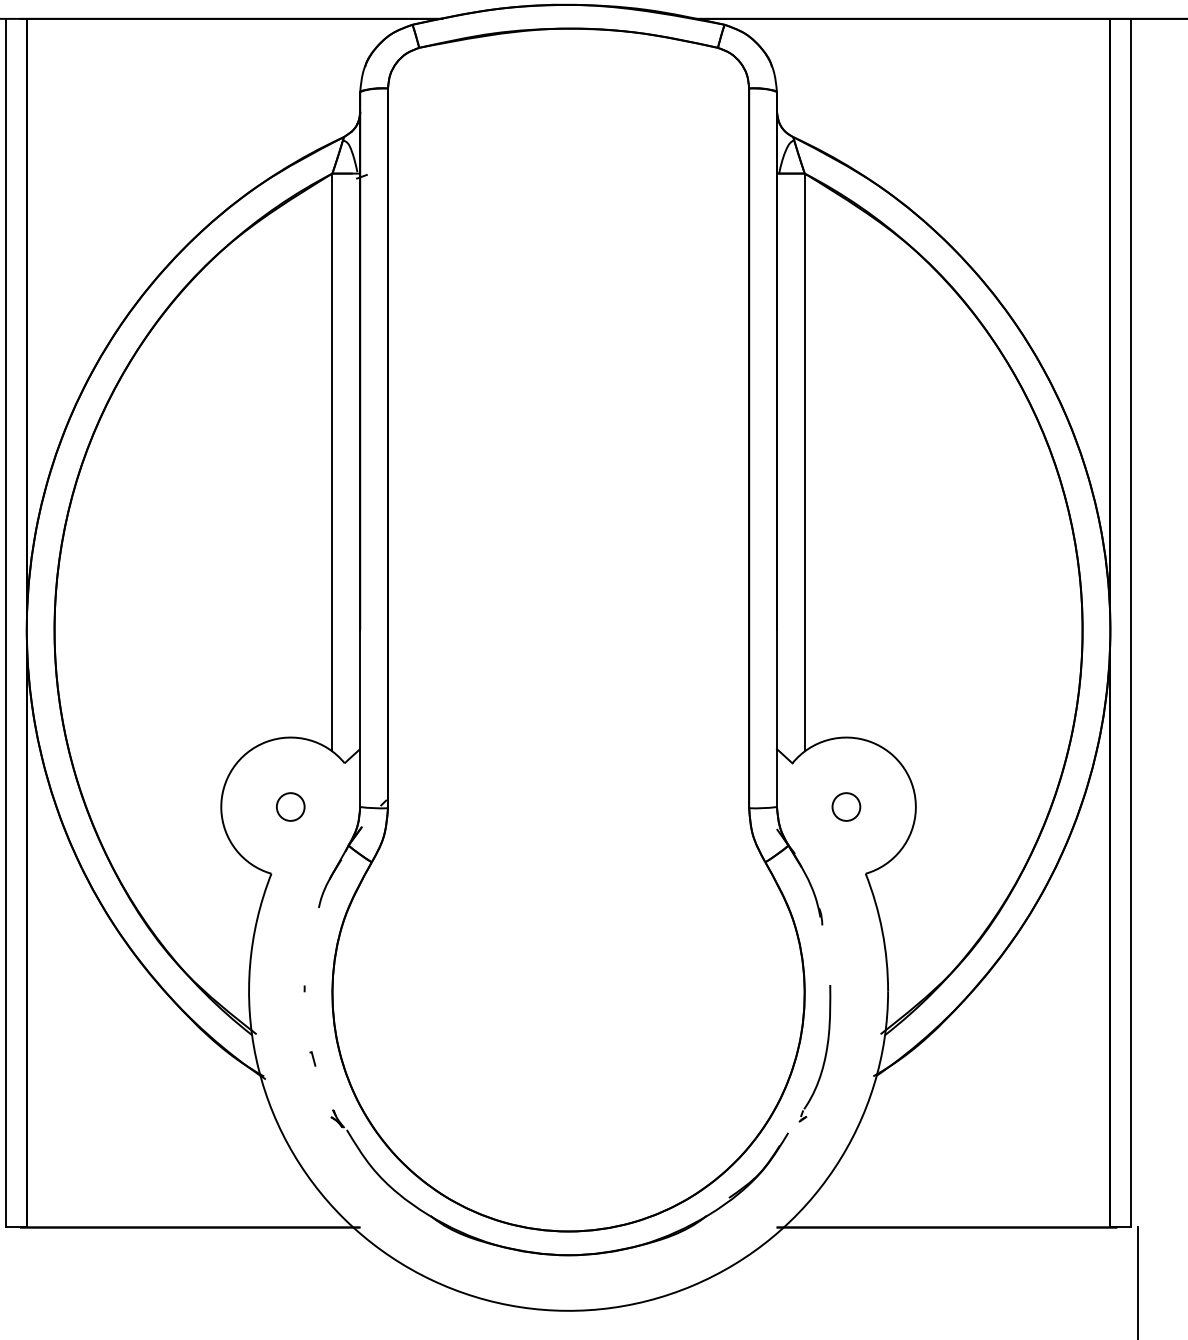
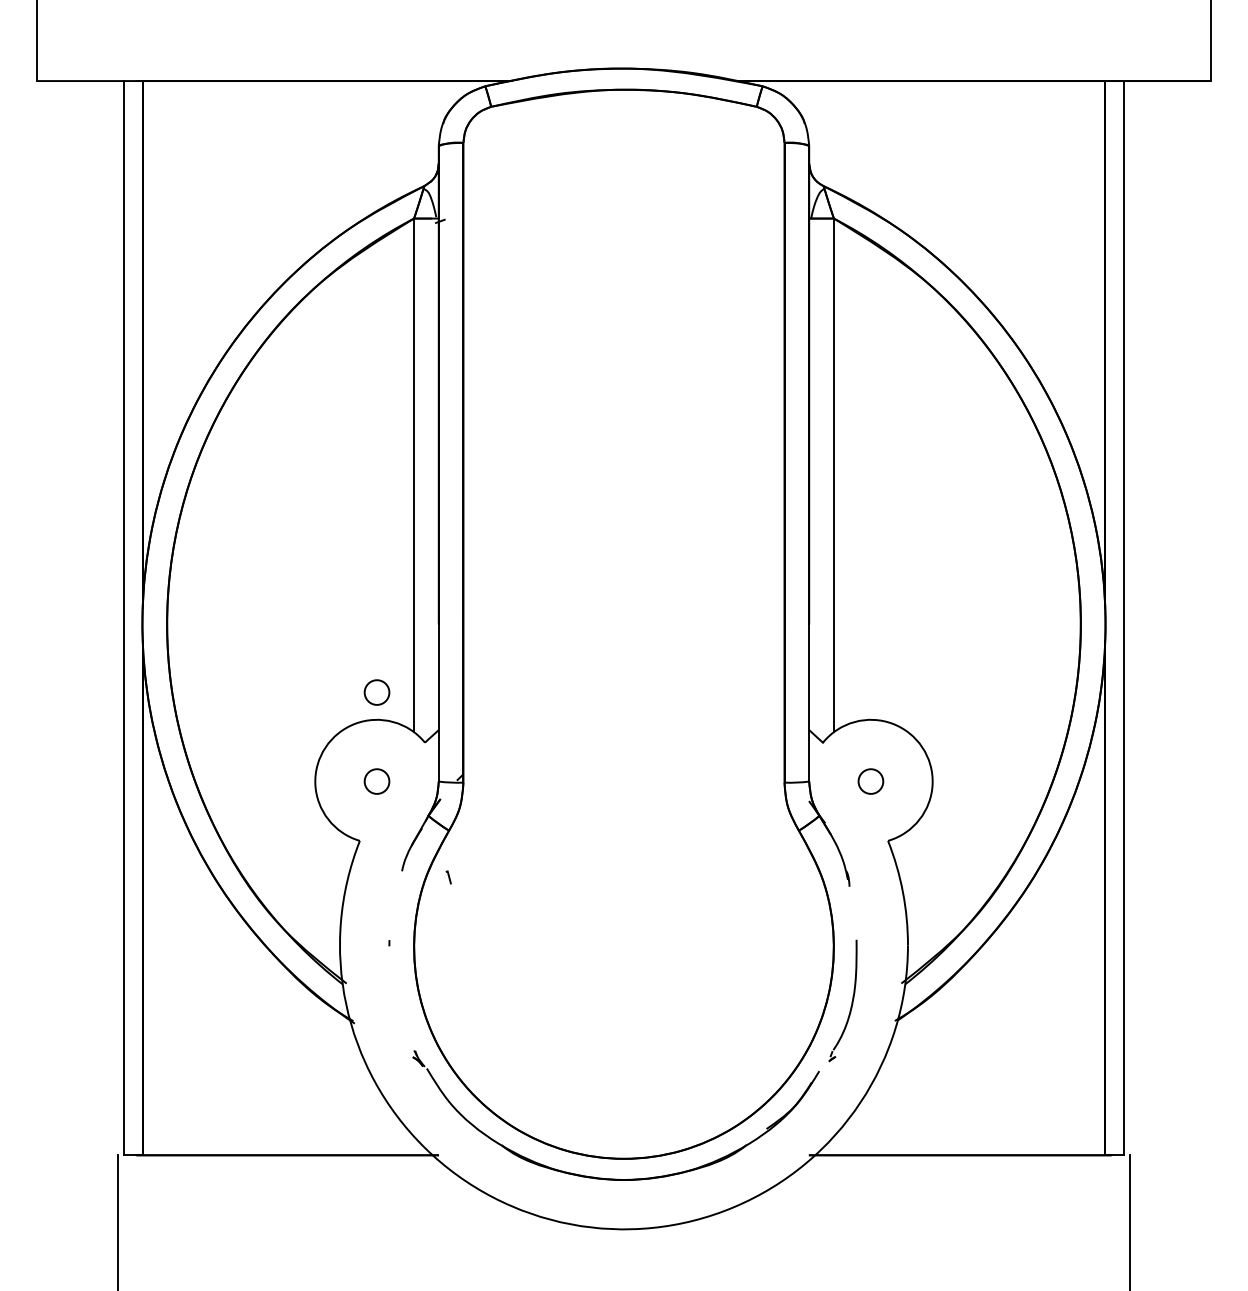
circle: (290, 706) -> (376, 692), added
part: (312, 1058) -> (448, 877), moved

